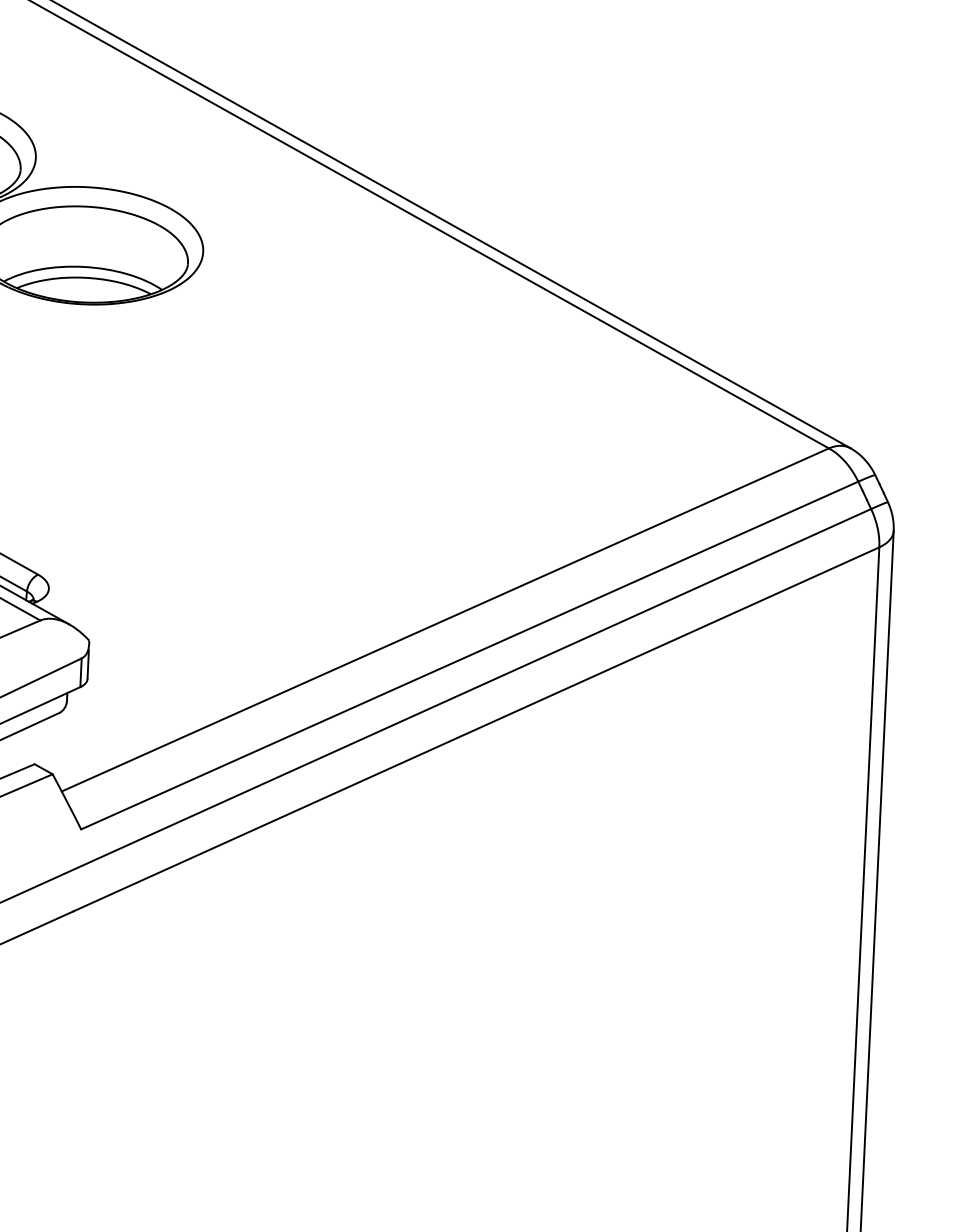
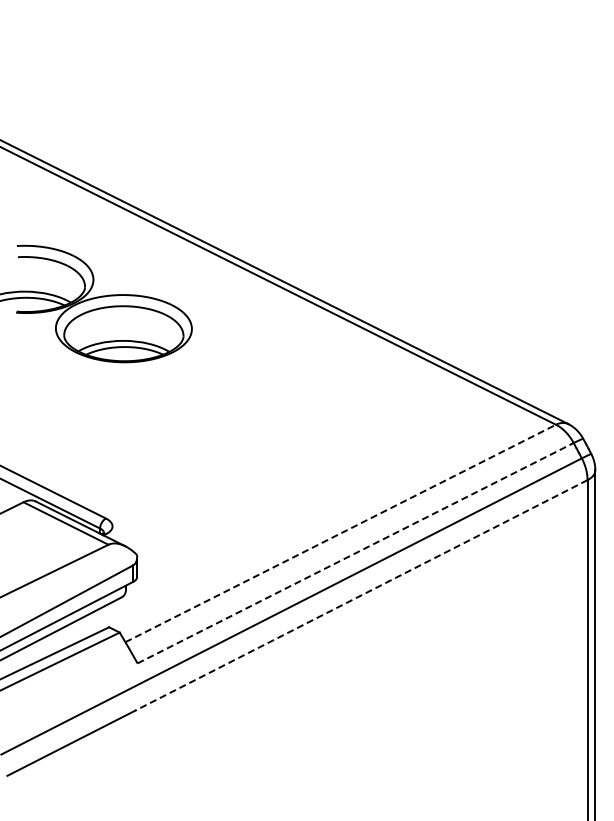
line: (446, 620) -> (341, 533), solid -> dashed
line: (471, 656) -> (356, 553), solid -> dashed
line: (476, 729) -> (361, 595), solid -> dashed

